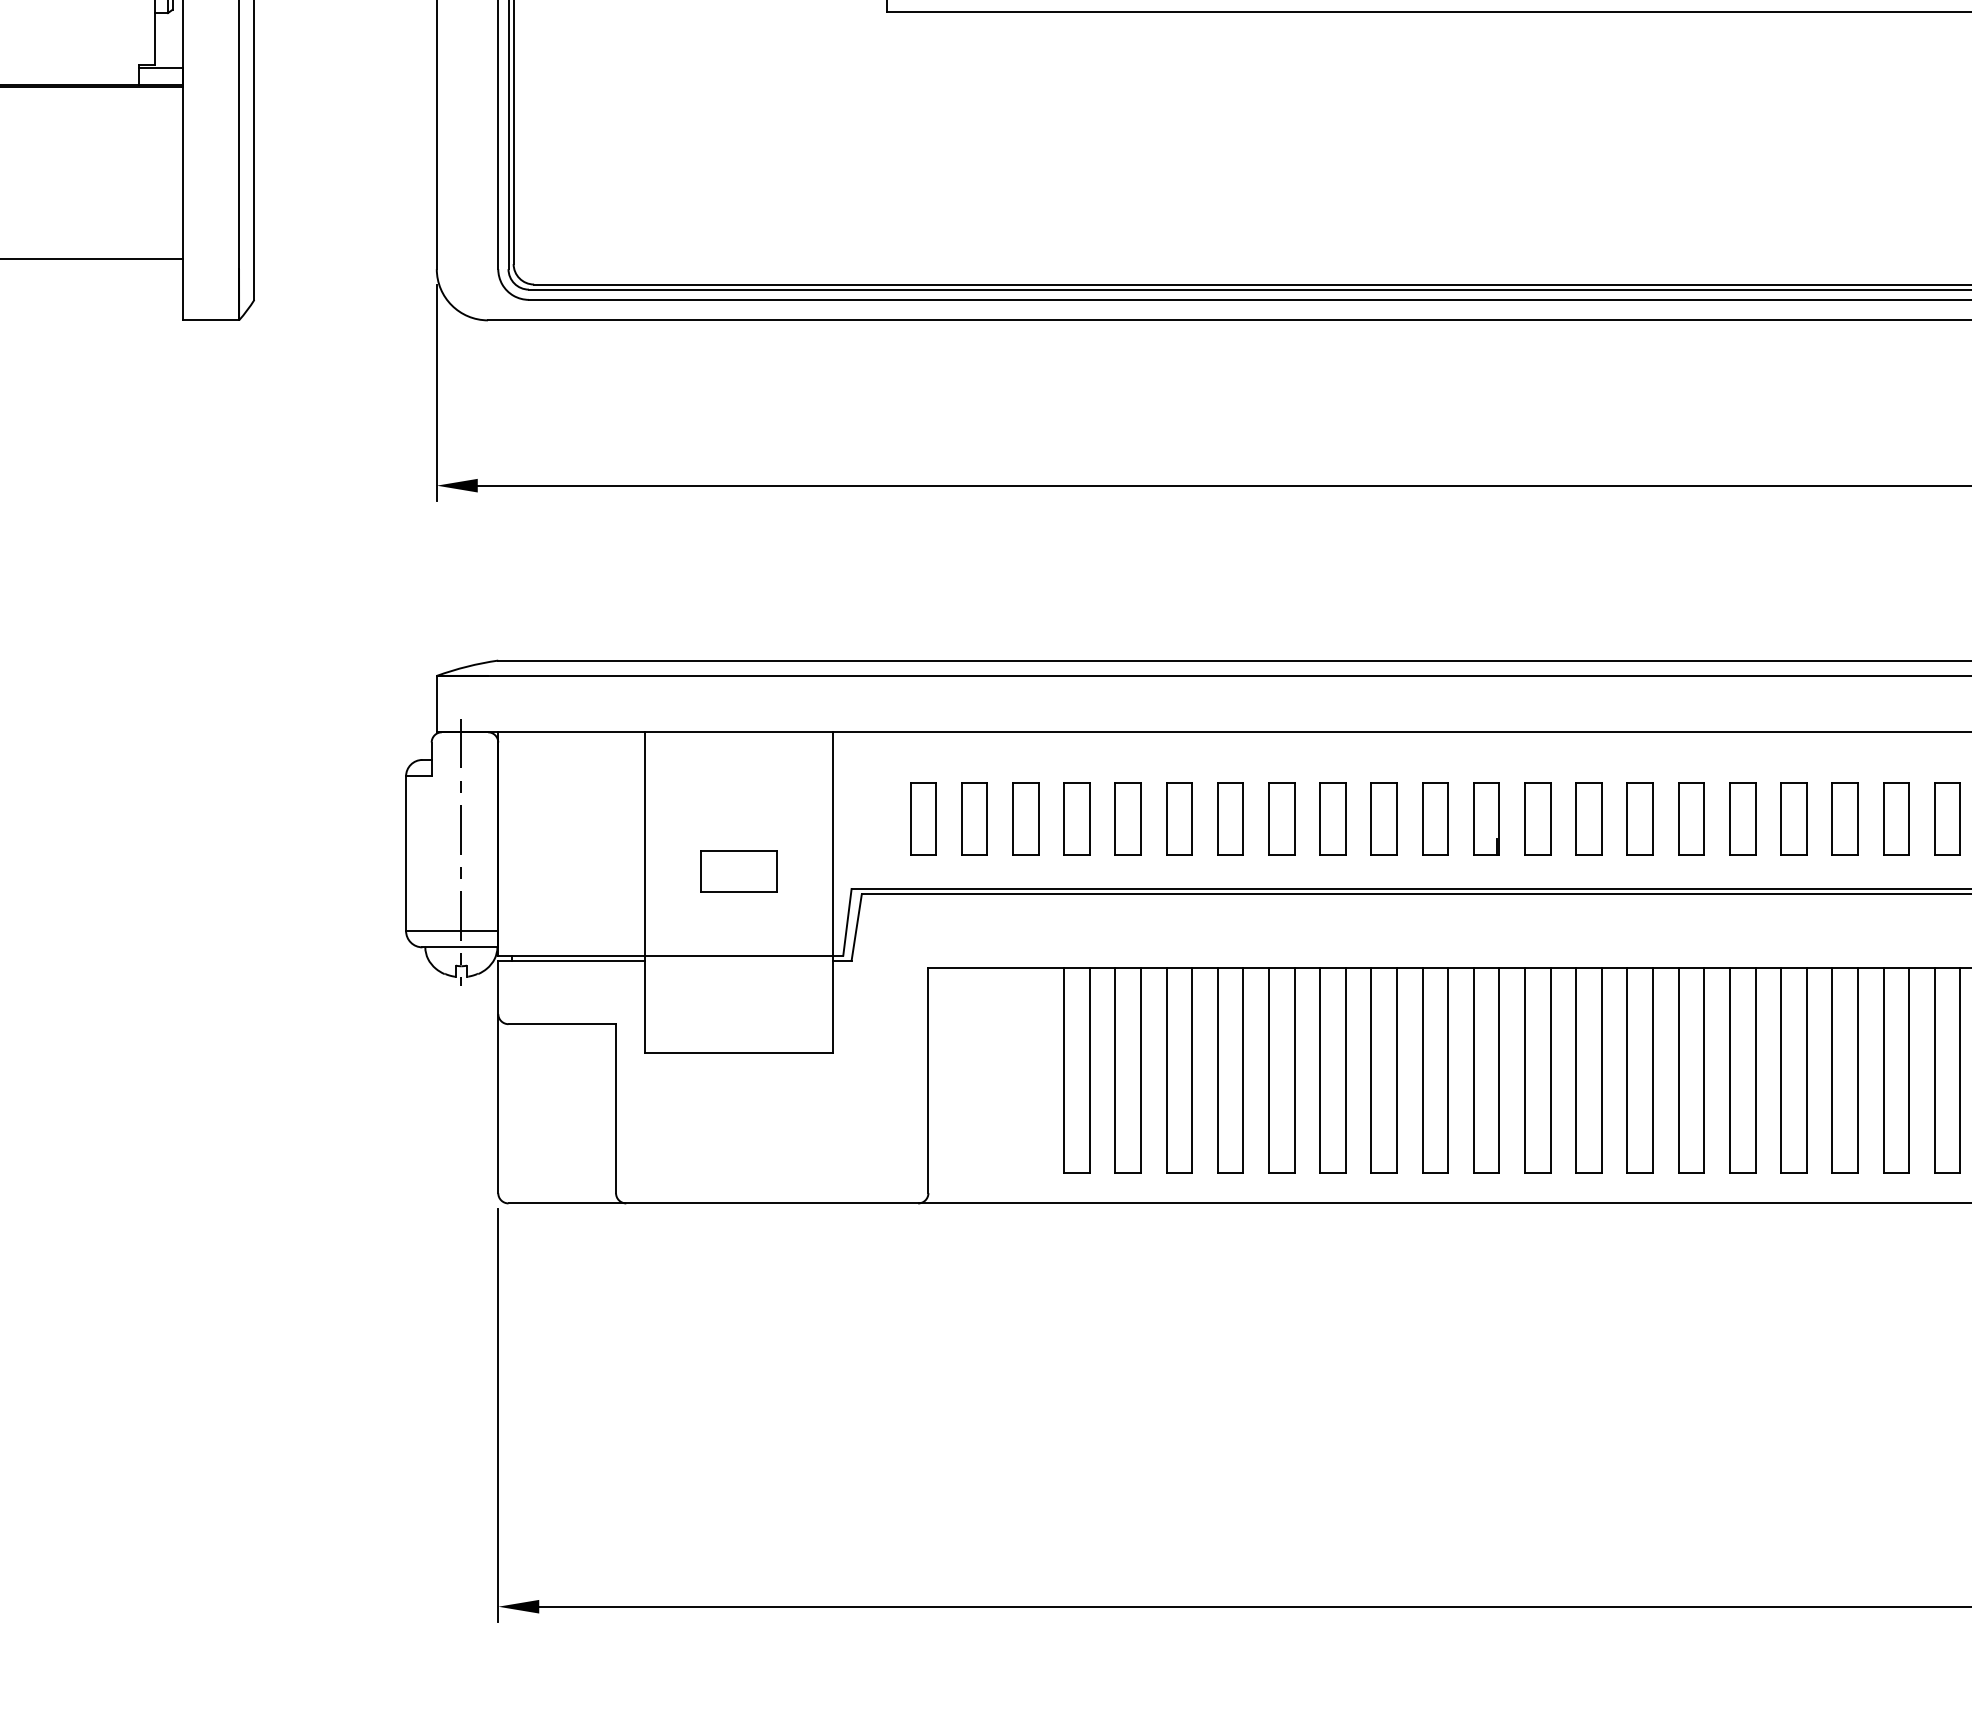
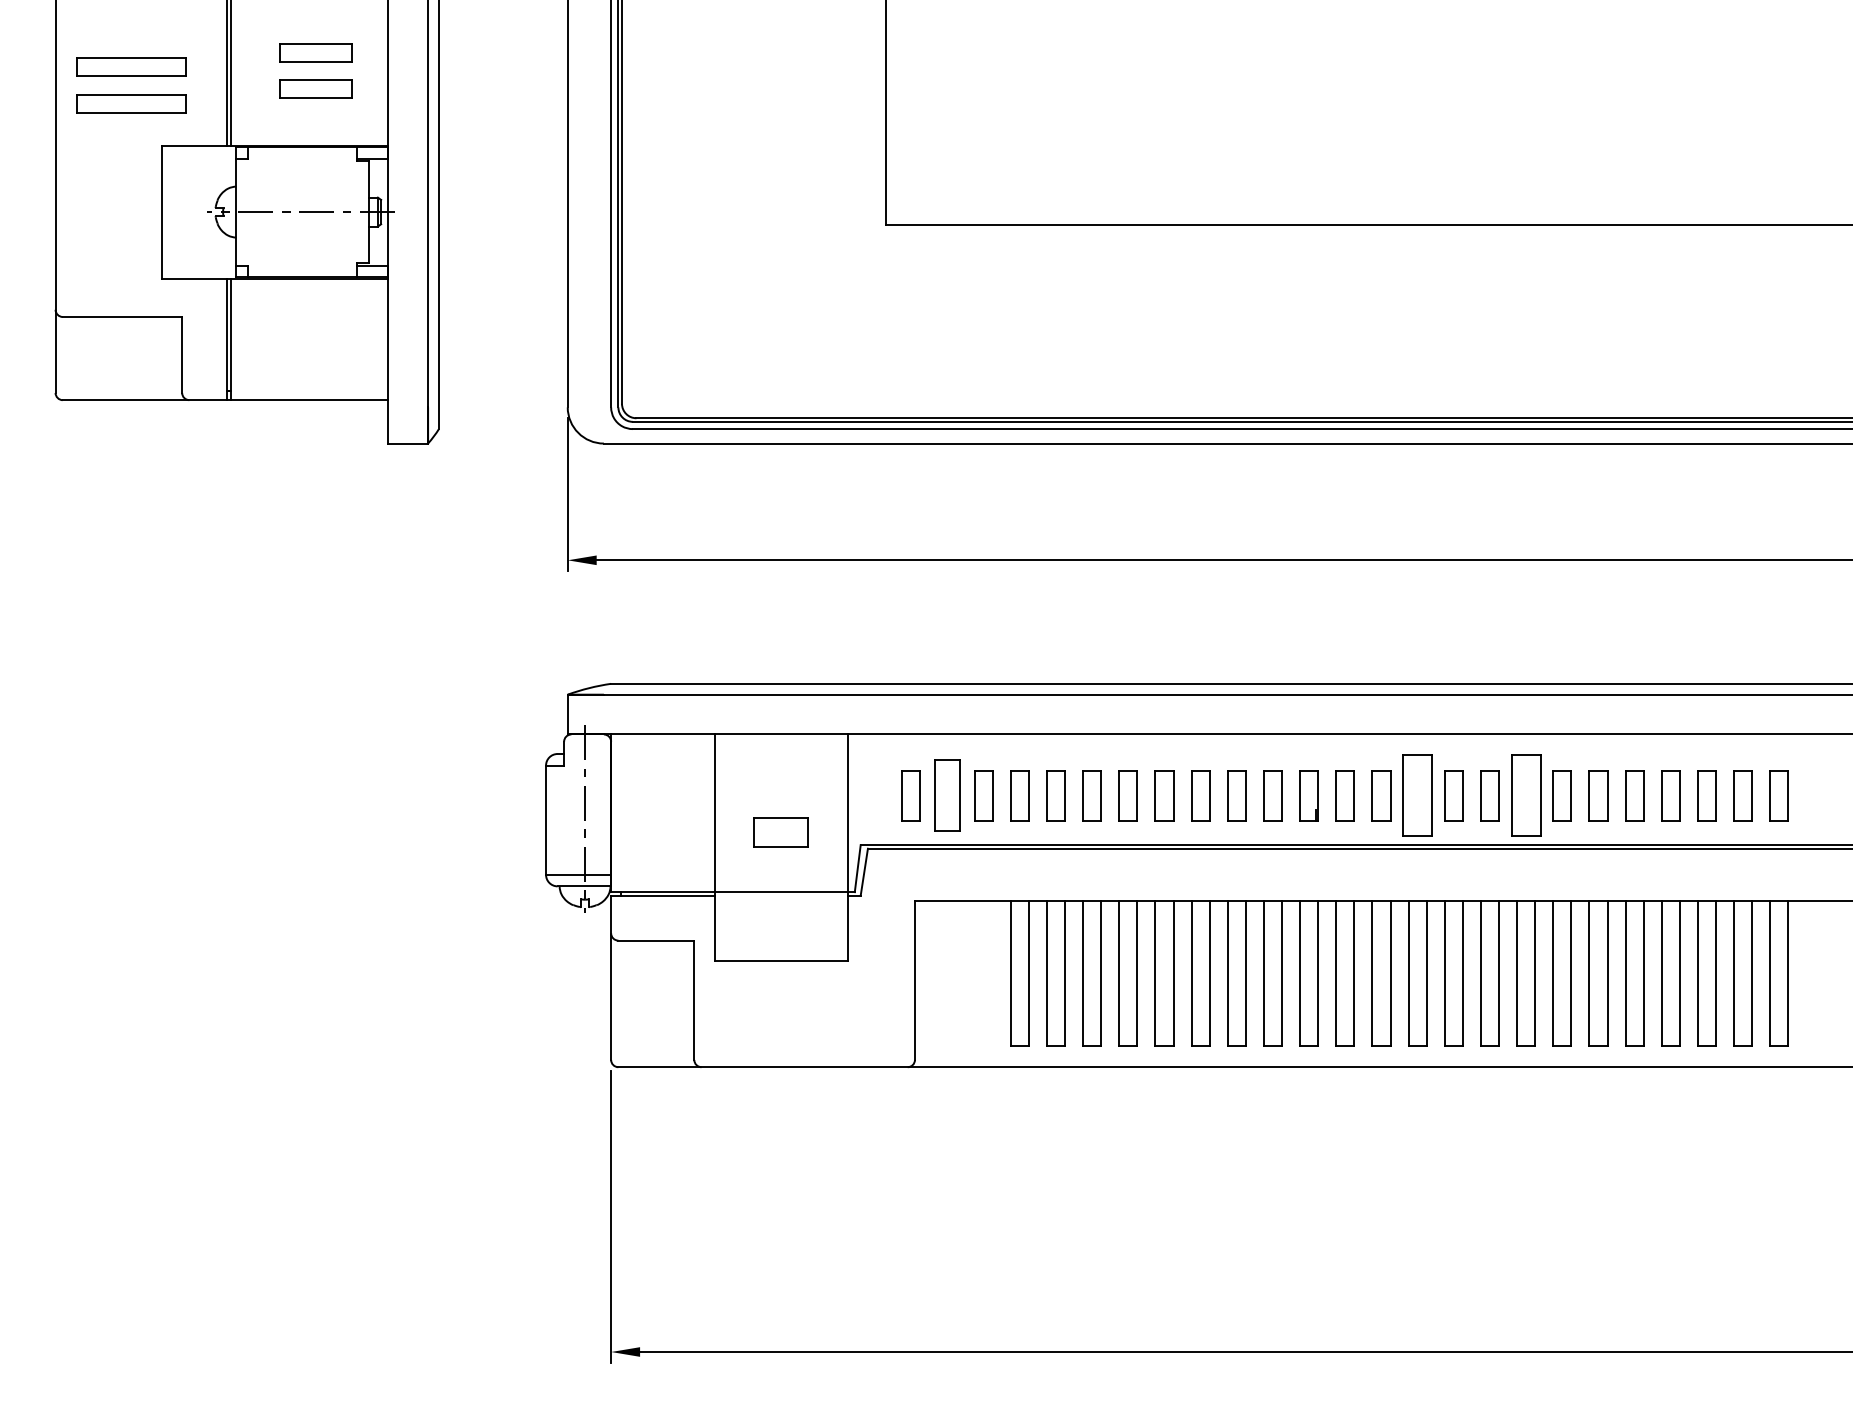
part: (974, 818) -> (947, 795), size x1.4
part: (1640, 818) -> (1417, 795), size x1.6
part: (1792, 818) -> (1525, 795), size x1.6

